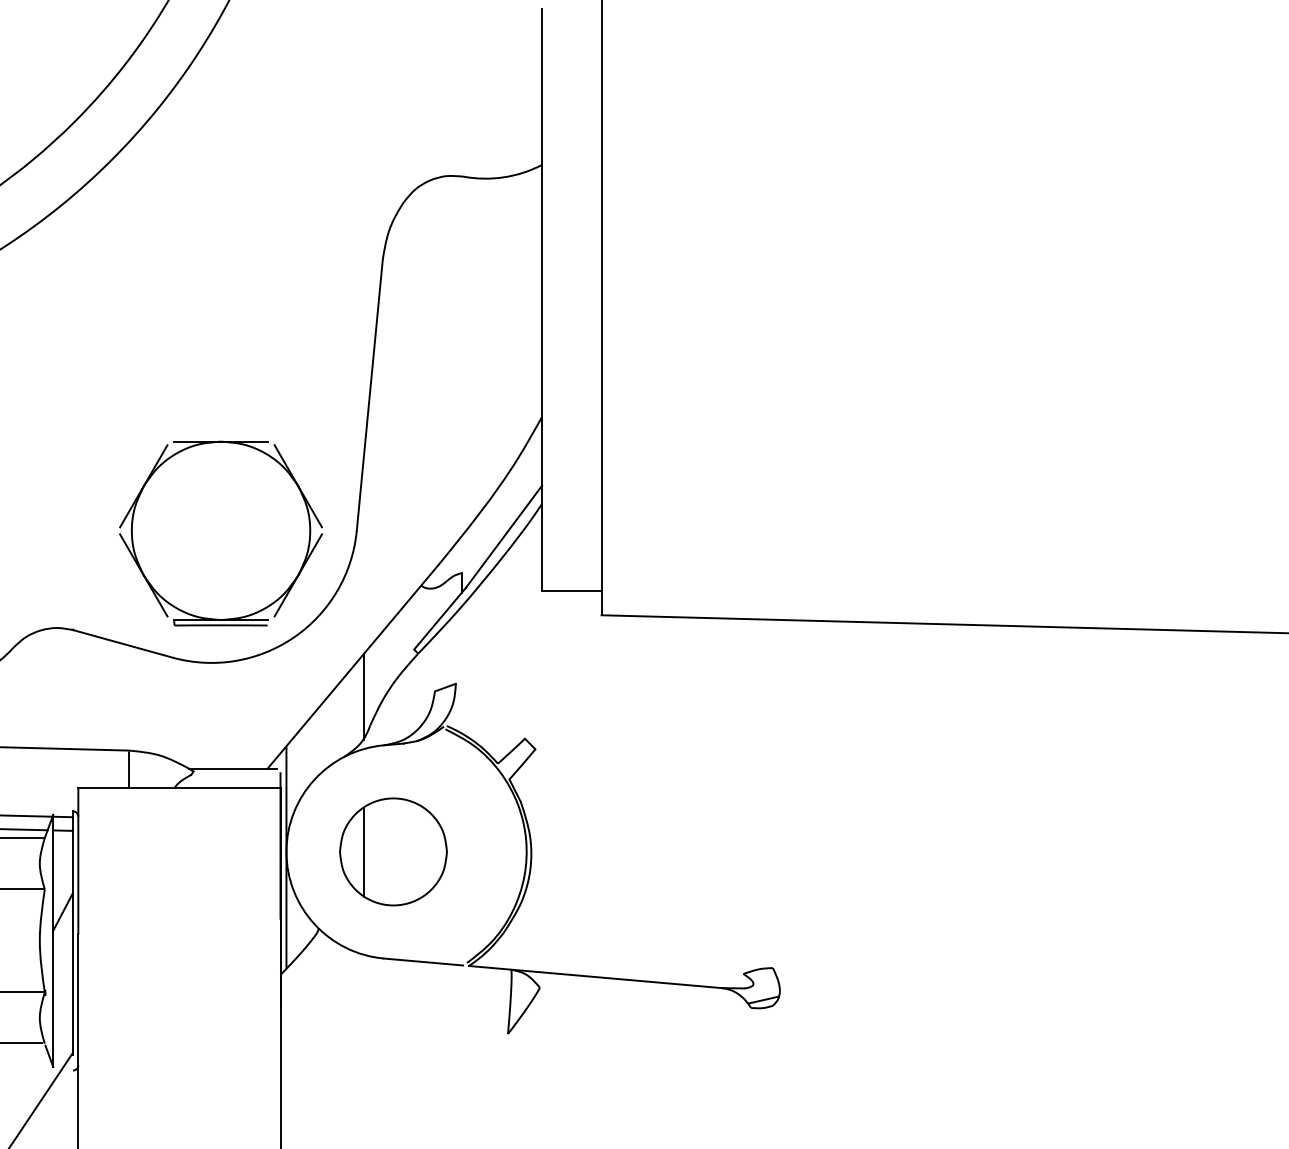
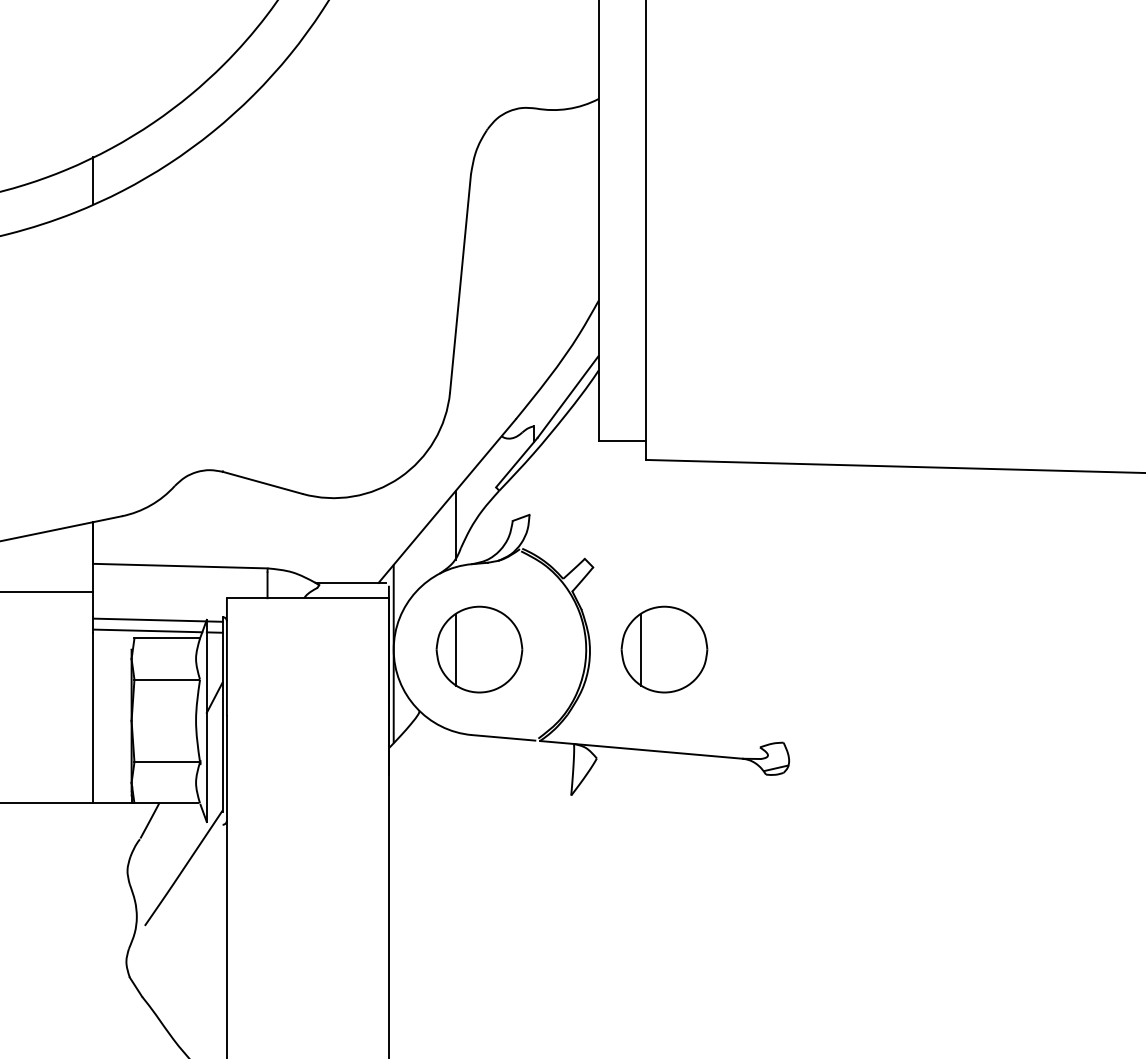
part: (221, 532) -> (341, 393), removed
part: (624, 851) -> (664, 649), added

